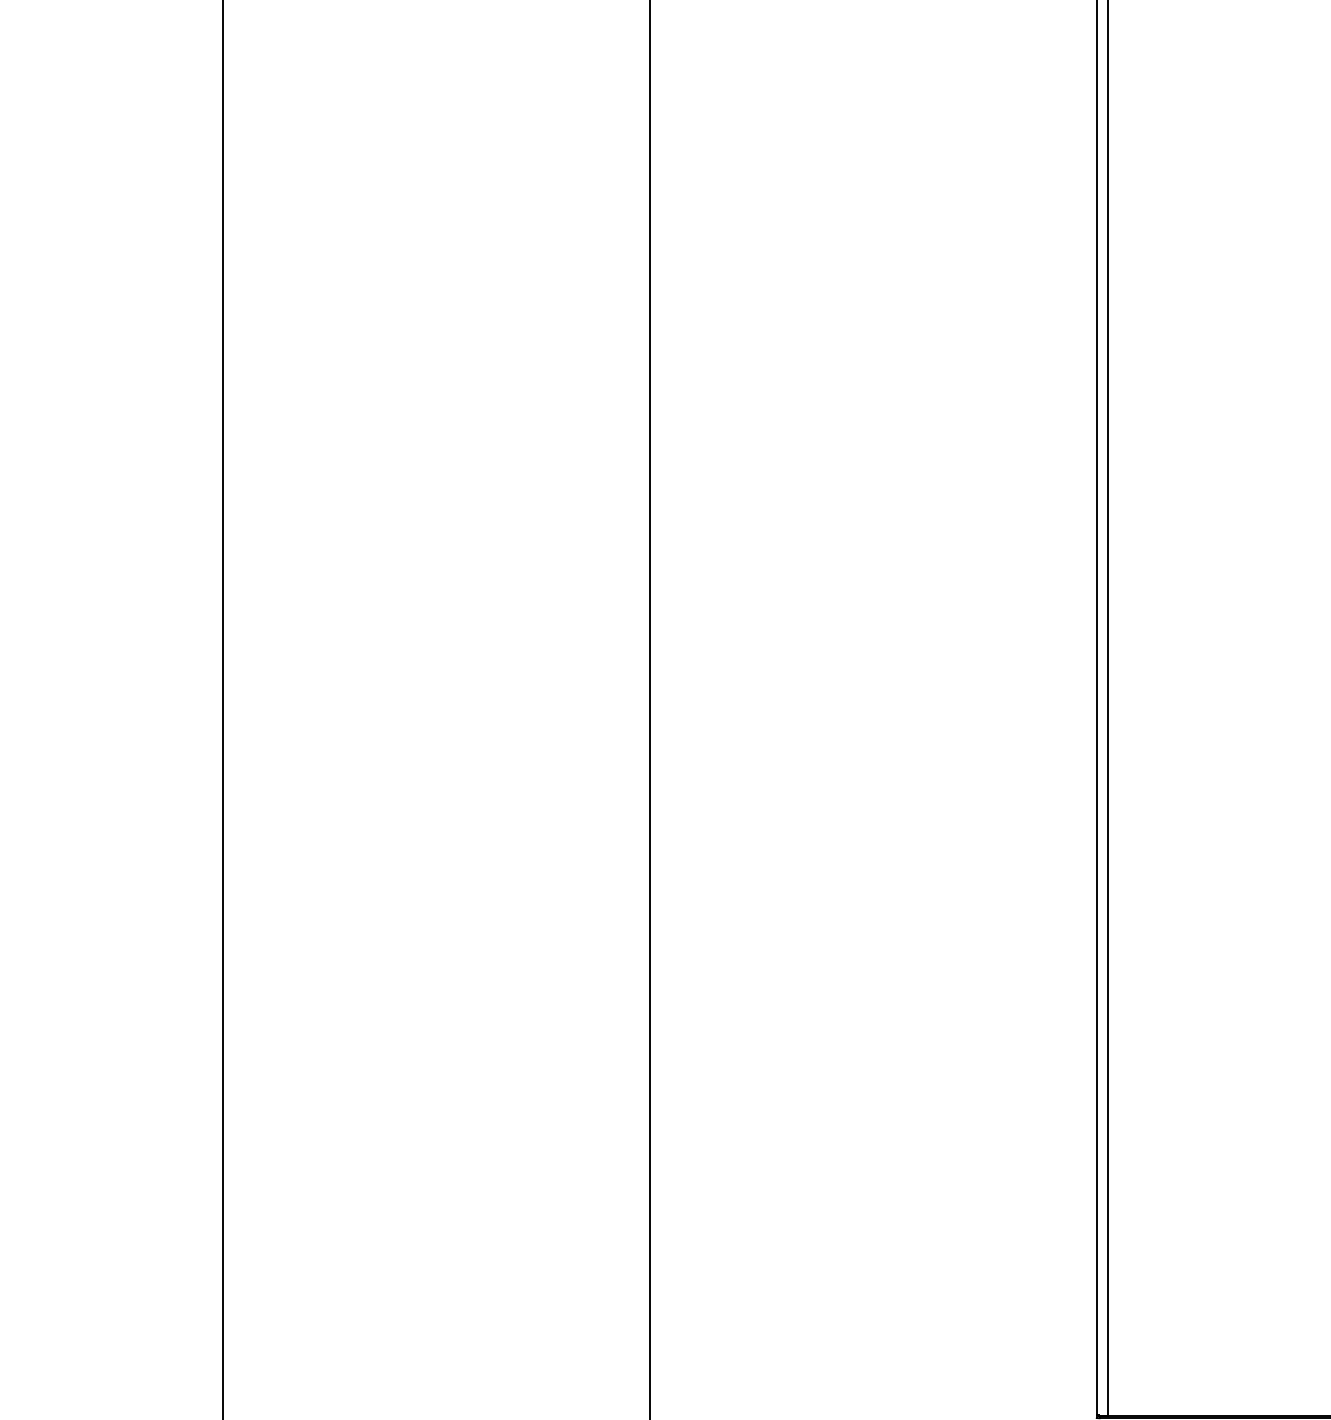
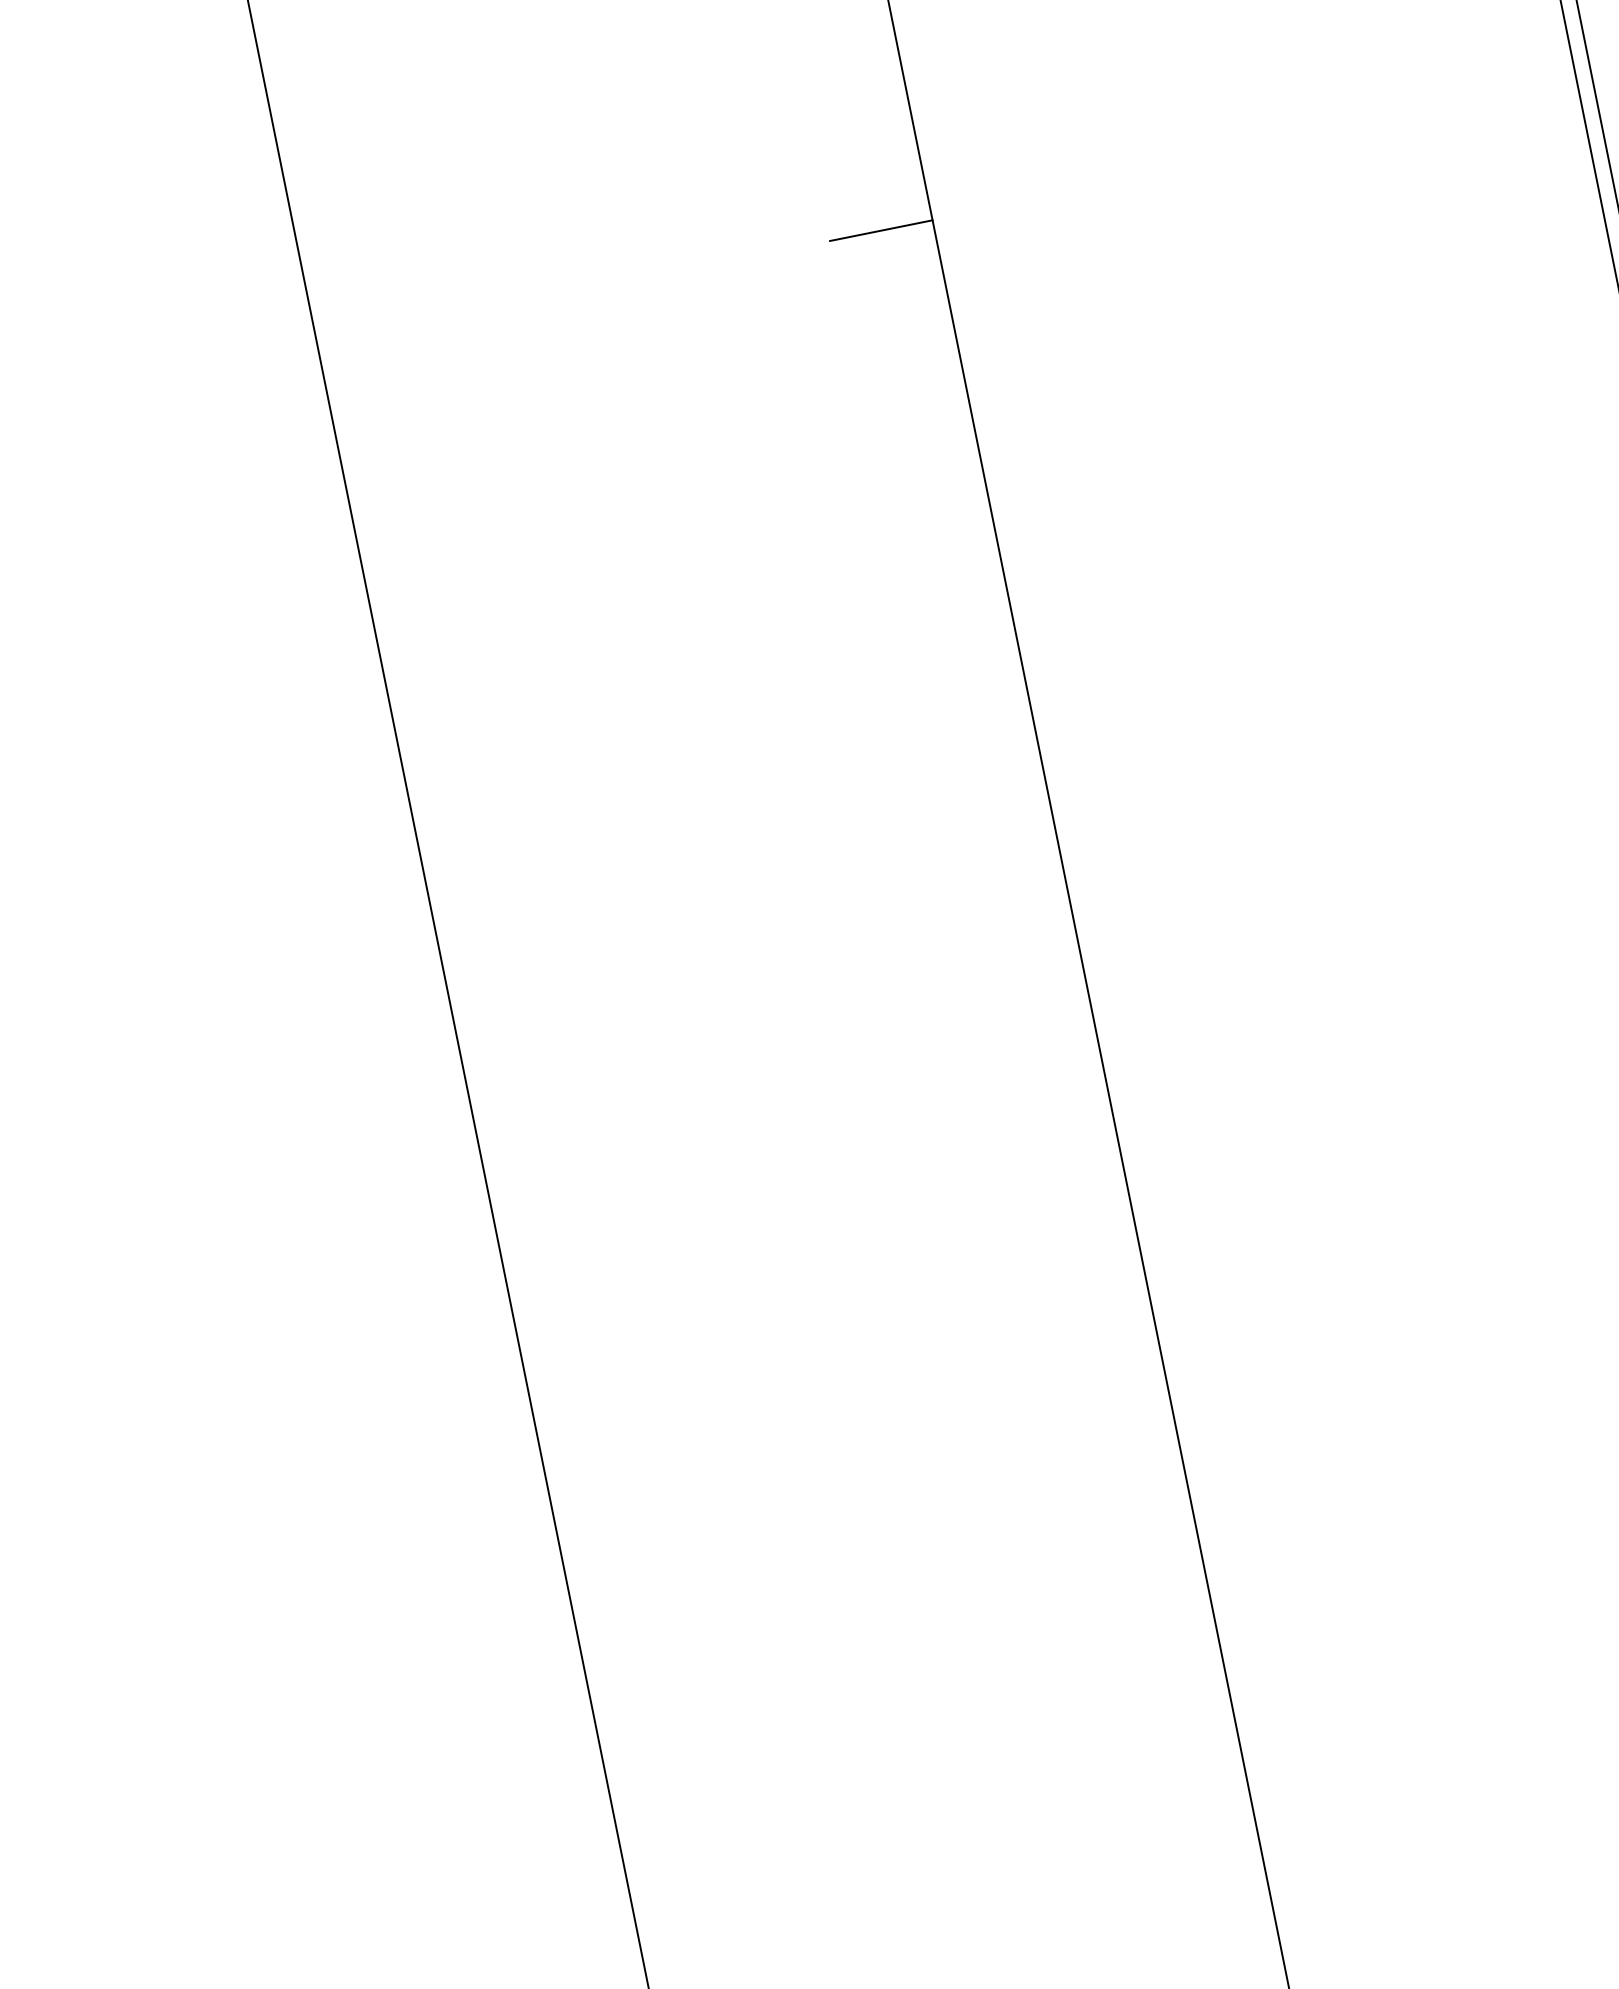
line: (613, 81) -> (880, 230), added

